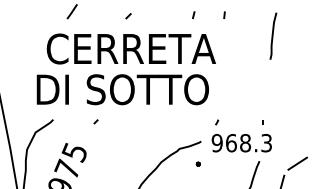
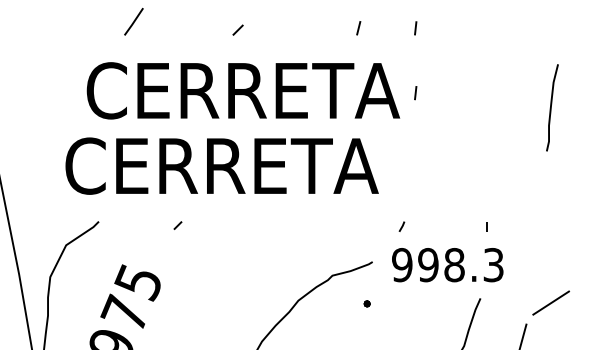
curve: (273, 35) -> (552, 106), moved
line: (224, 49) -> (415, 91), added
text: (121, 89) -> (225, 165), DI SOTTO -> CERRETA
text: (231, 143) -> (428, 265), 968.3 -> 998.3

